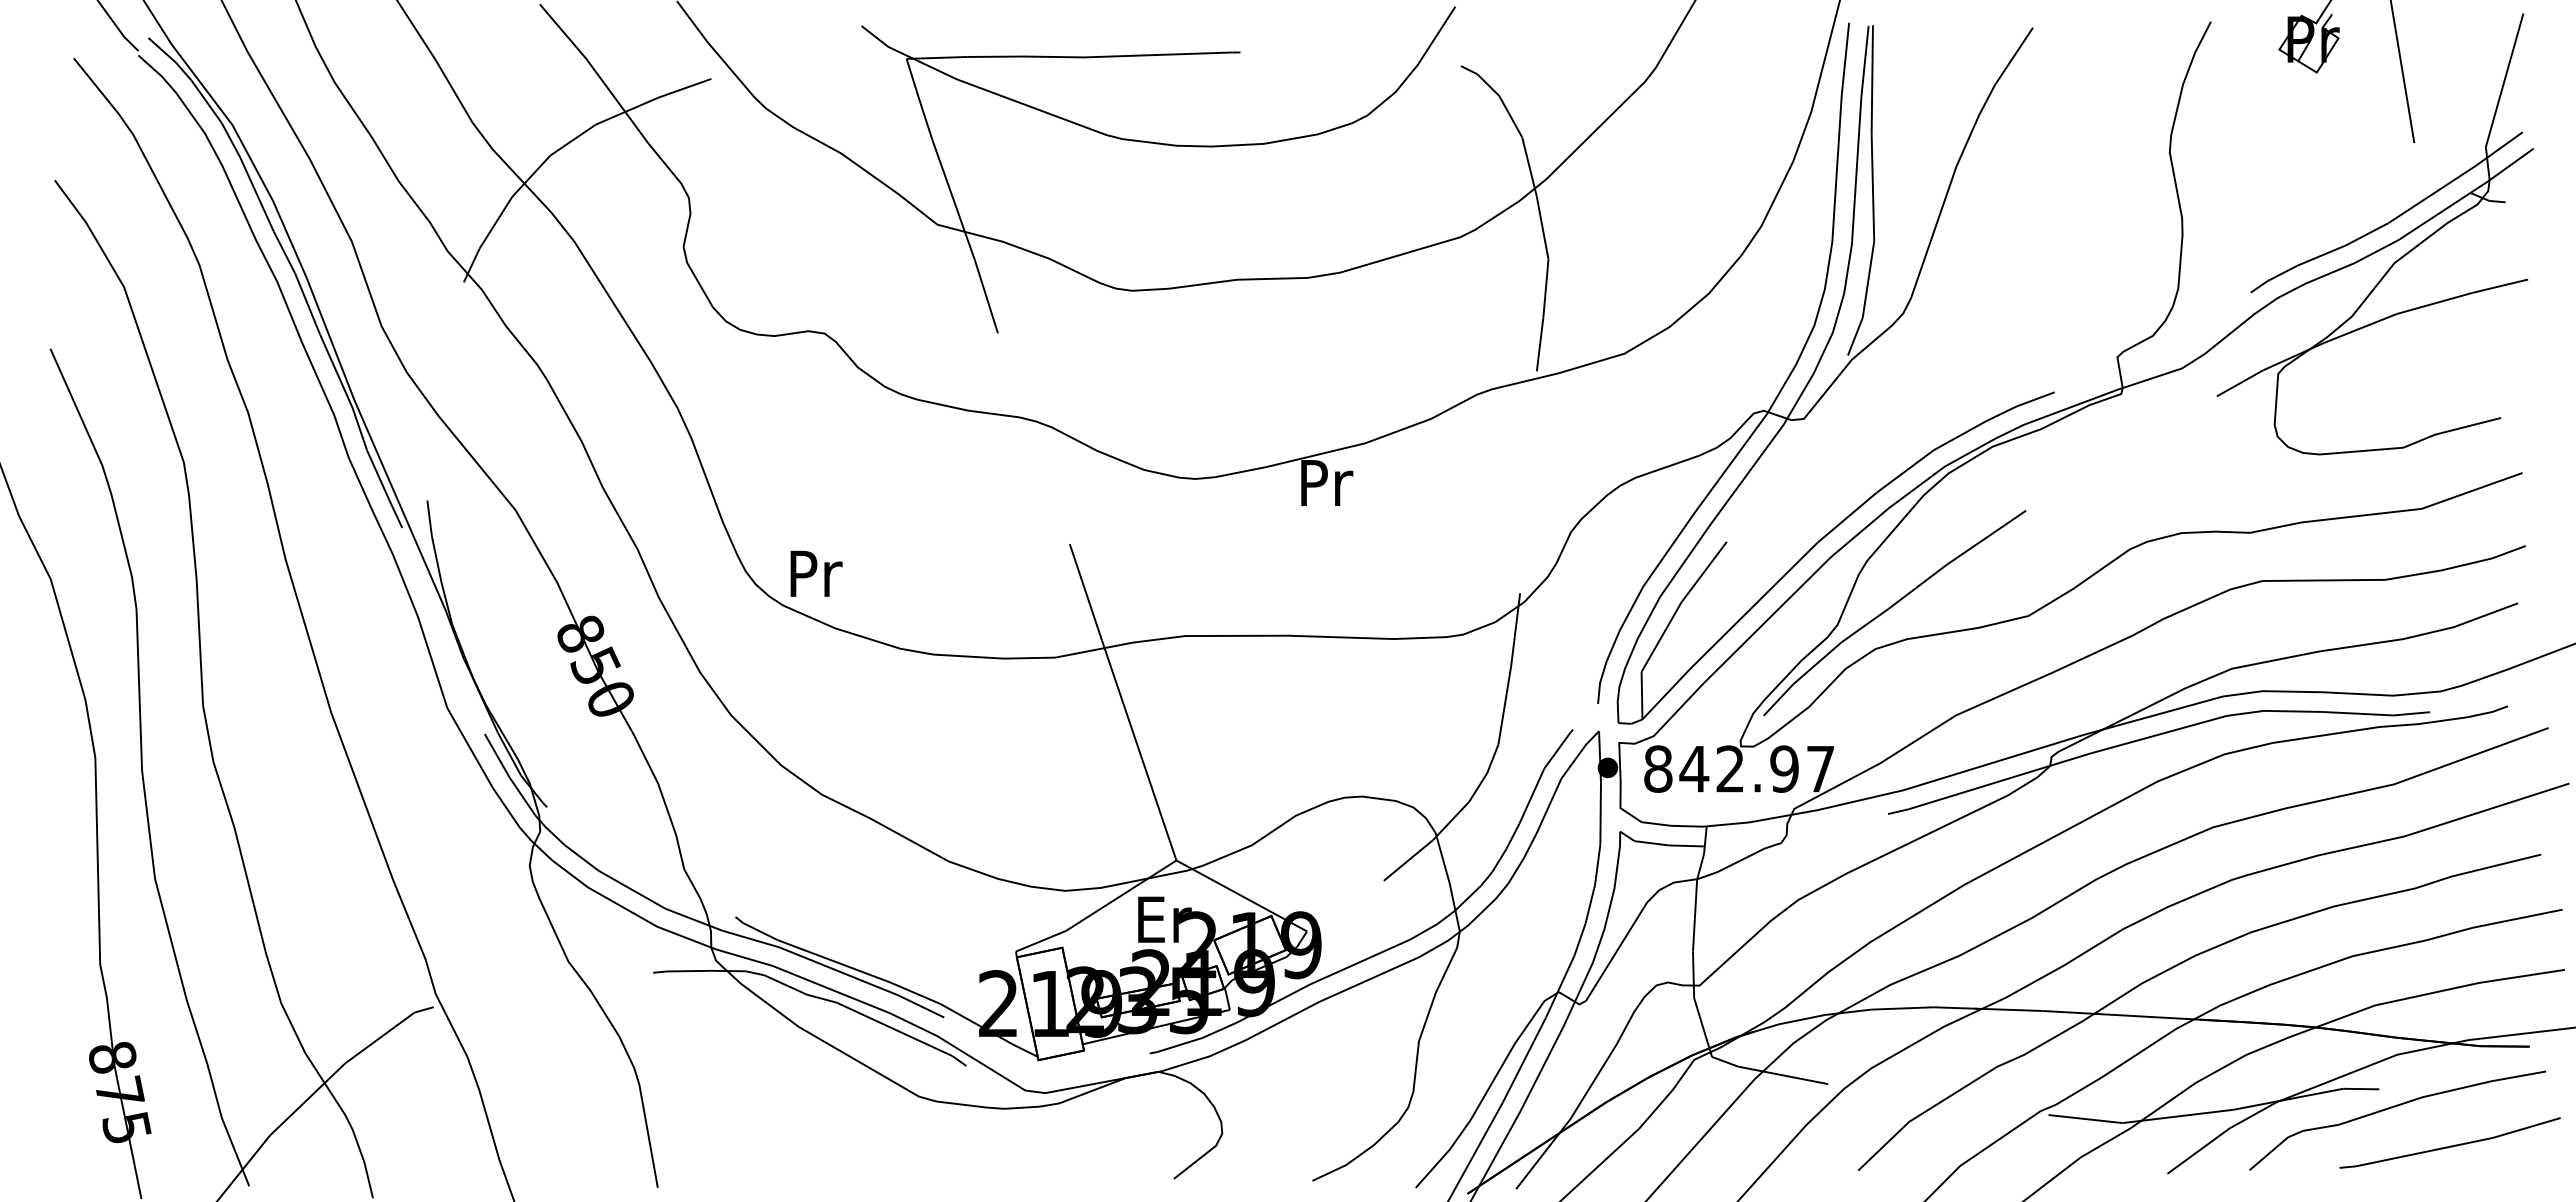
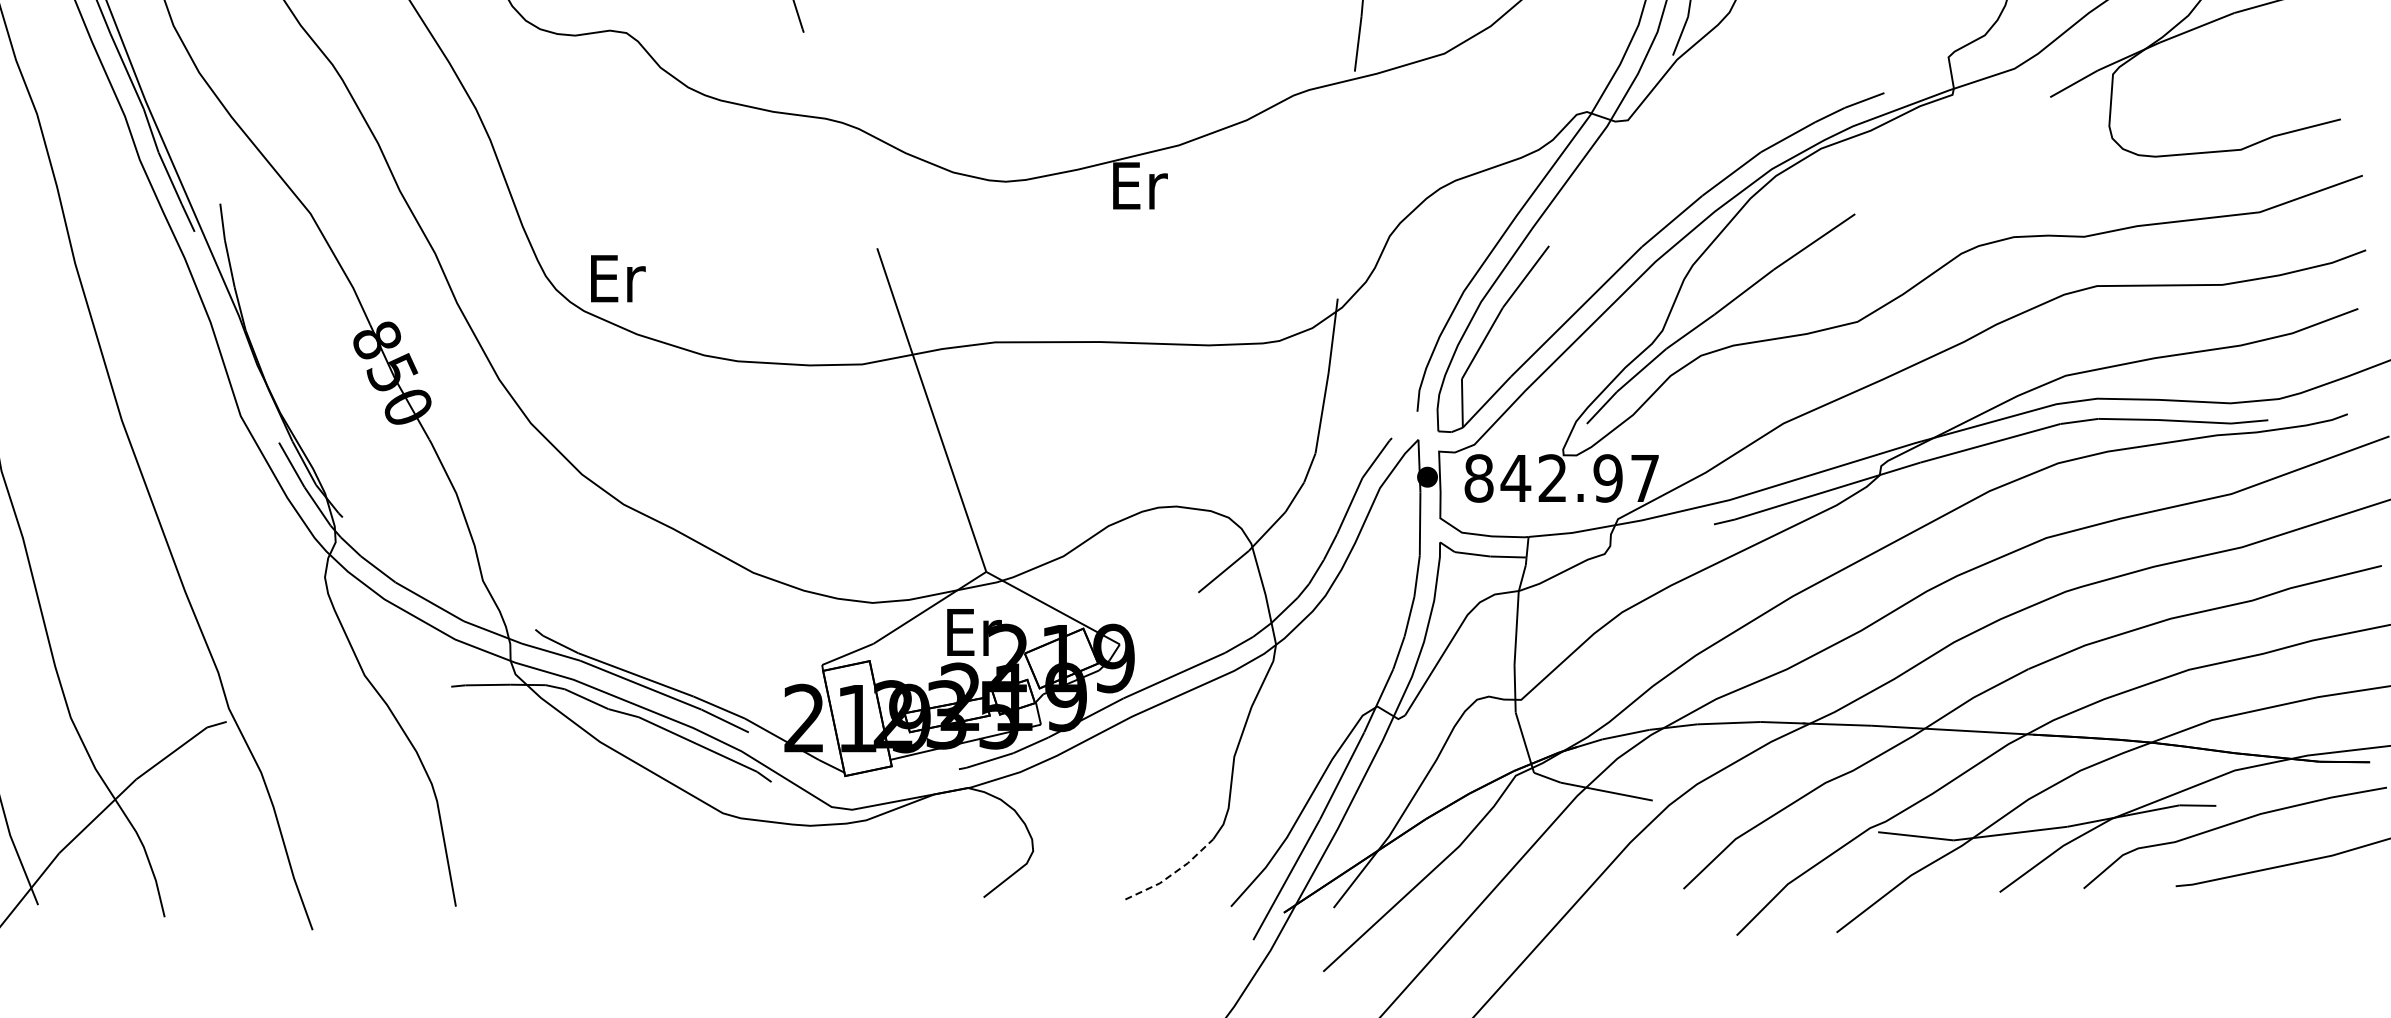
text: (1326, 482) -> (1139, 185), Pr -> Er
text: (816, 573) -> (618, 278), Pr -> Er
line: (1358, 1155) -> (1172, 873), solid -> dashed

